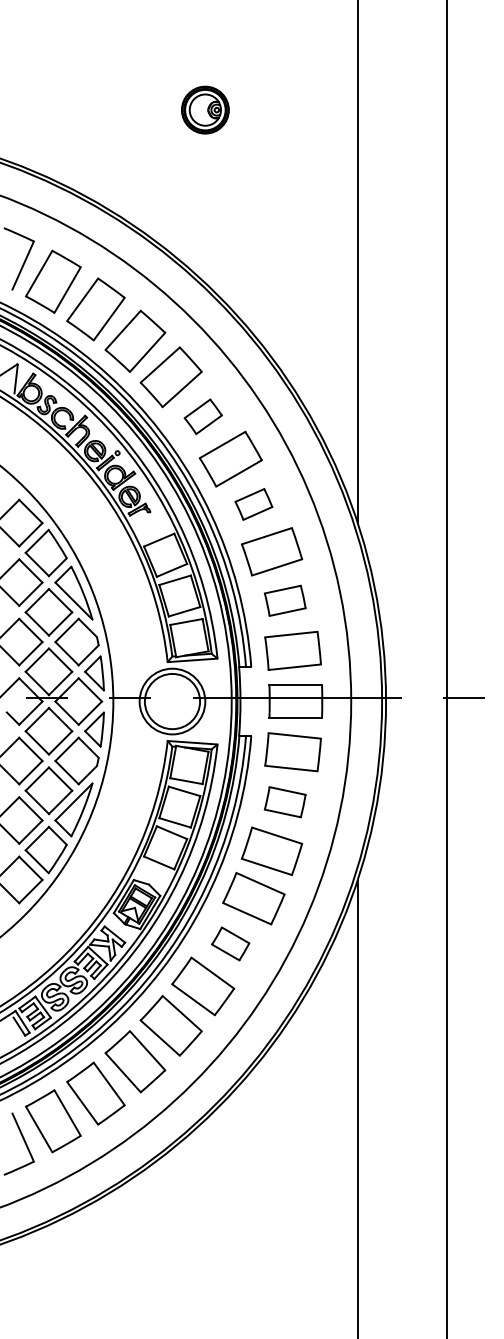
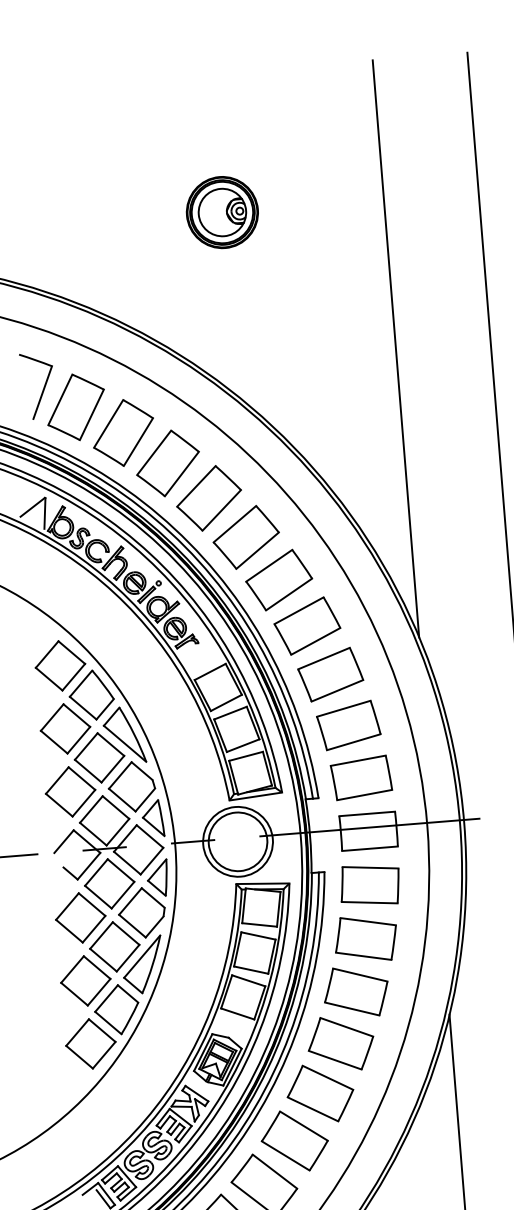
part: (205, 109) -> (222, 211), size x1.43
part: (203, 416) -> (246, 537), size x1.67
part: (253, 504) -> (307, 626), size x1.67
part: (285, 600) -> (349, 725), size x1.43
part: (285, 801) -> (366, 938), size x1.43
part: (230, 943) -> (320, 1093), size x1.67

